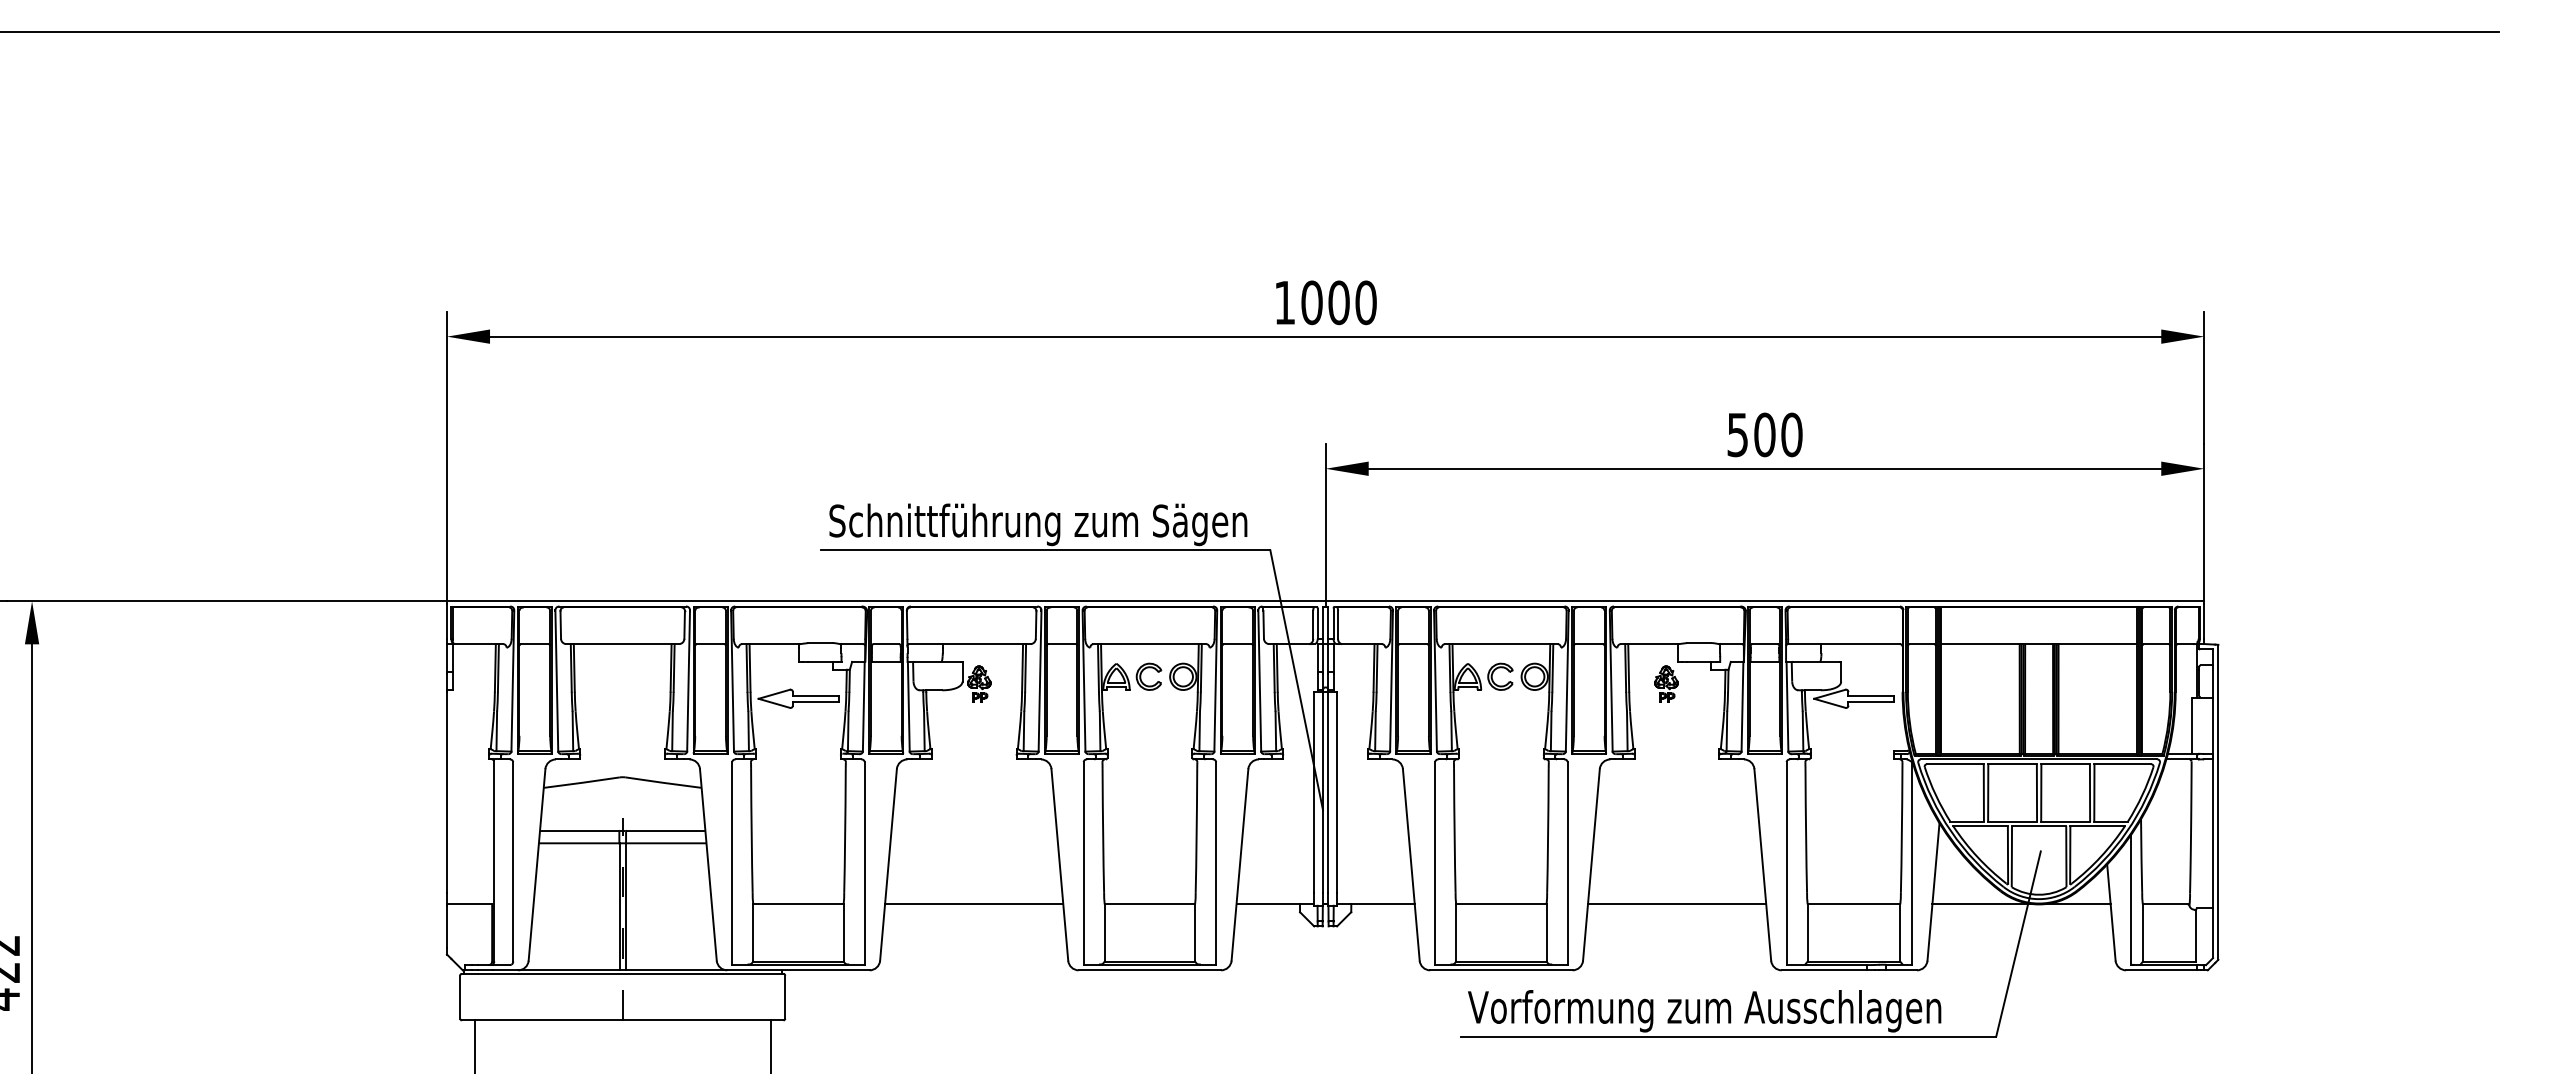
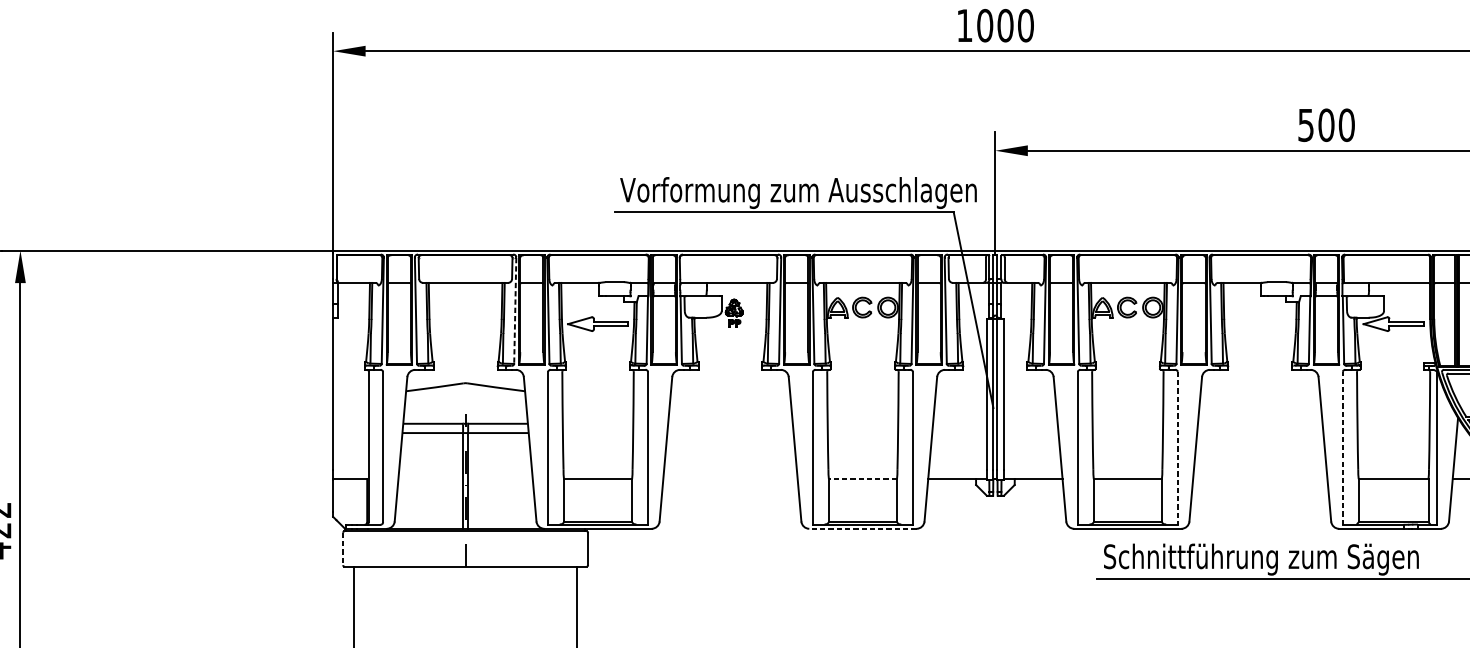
text: (1063, 524) -> (797, 192), Schnittführung zum Sägen -> Vorformung zum Ausschlagen
line: (688, 681) -> (515, 311), solid -> dashed
part: (1666, 683) -> (1252, 312), removed
line: (1786, 863) -> (1342, 448), solid -> dashed
line: (1567, 864) -> (1177, 449), solid -> dashed
line: (974, 904) -> (730, 479), removed
line: (1149, 904) -> (862, 479), solid -> dashed
line: (1676, 904) -> (1259, 479), removed
line: (1149, 970) -> (862, 528), solid -> dashed
line: (460, 997) -> (343, 549), solid -> dashed
text: (1704, 1011) -> (1280, 559), Vorformung zum Ausschlagen -> Schnittführung zum Sägen

